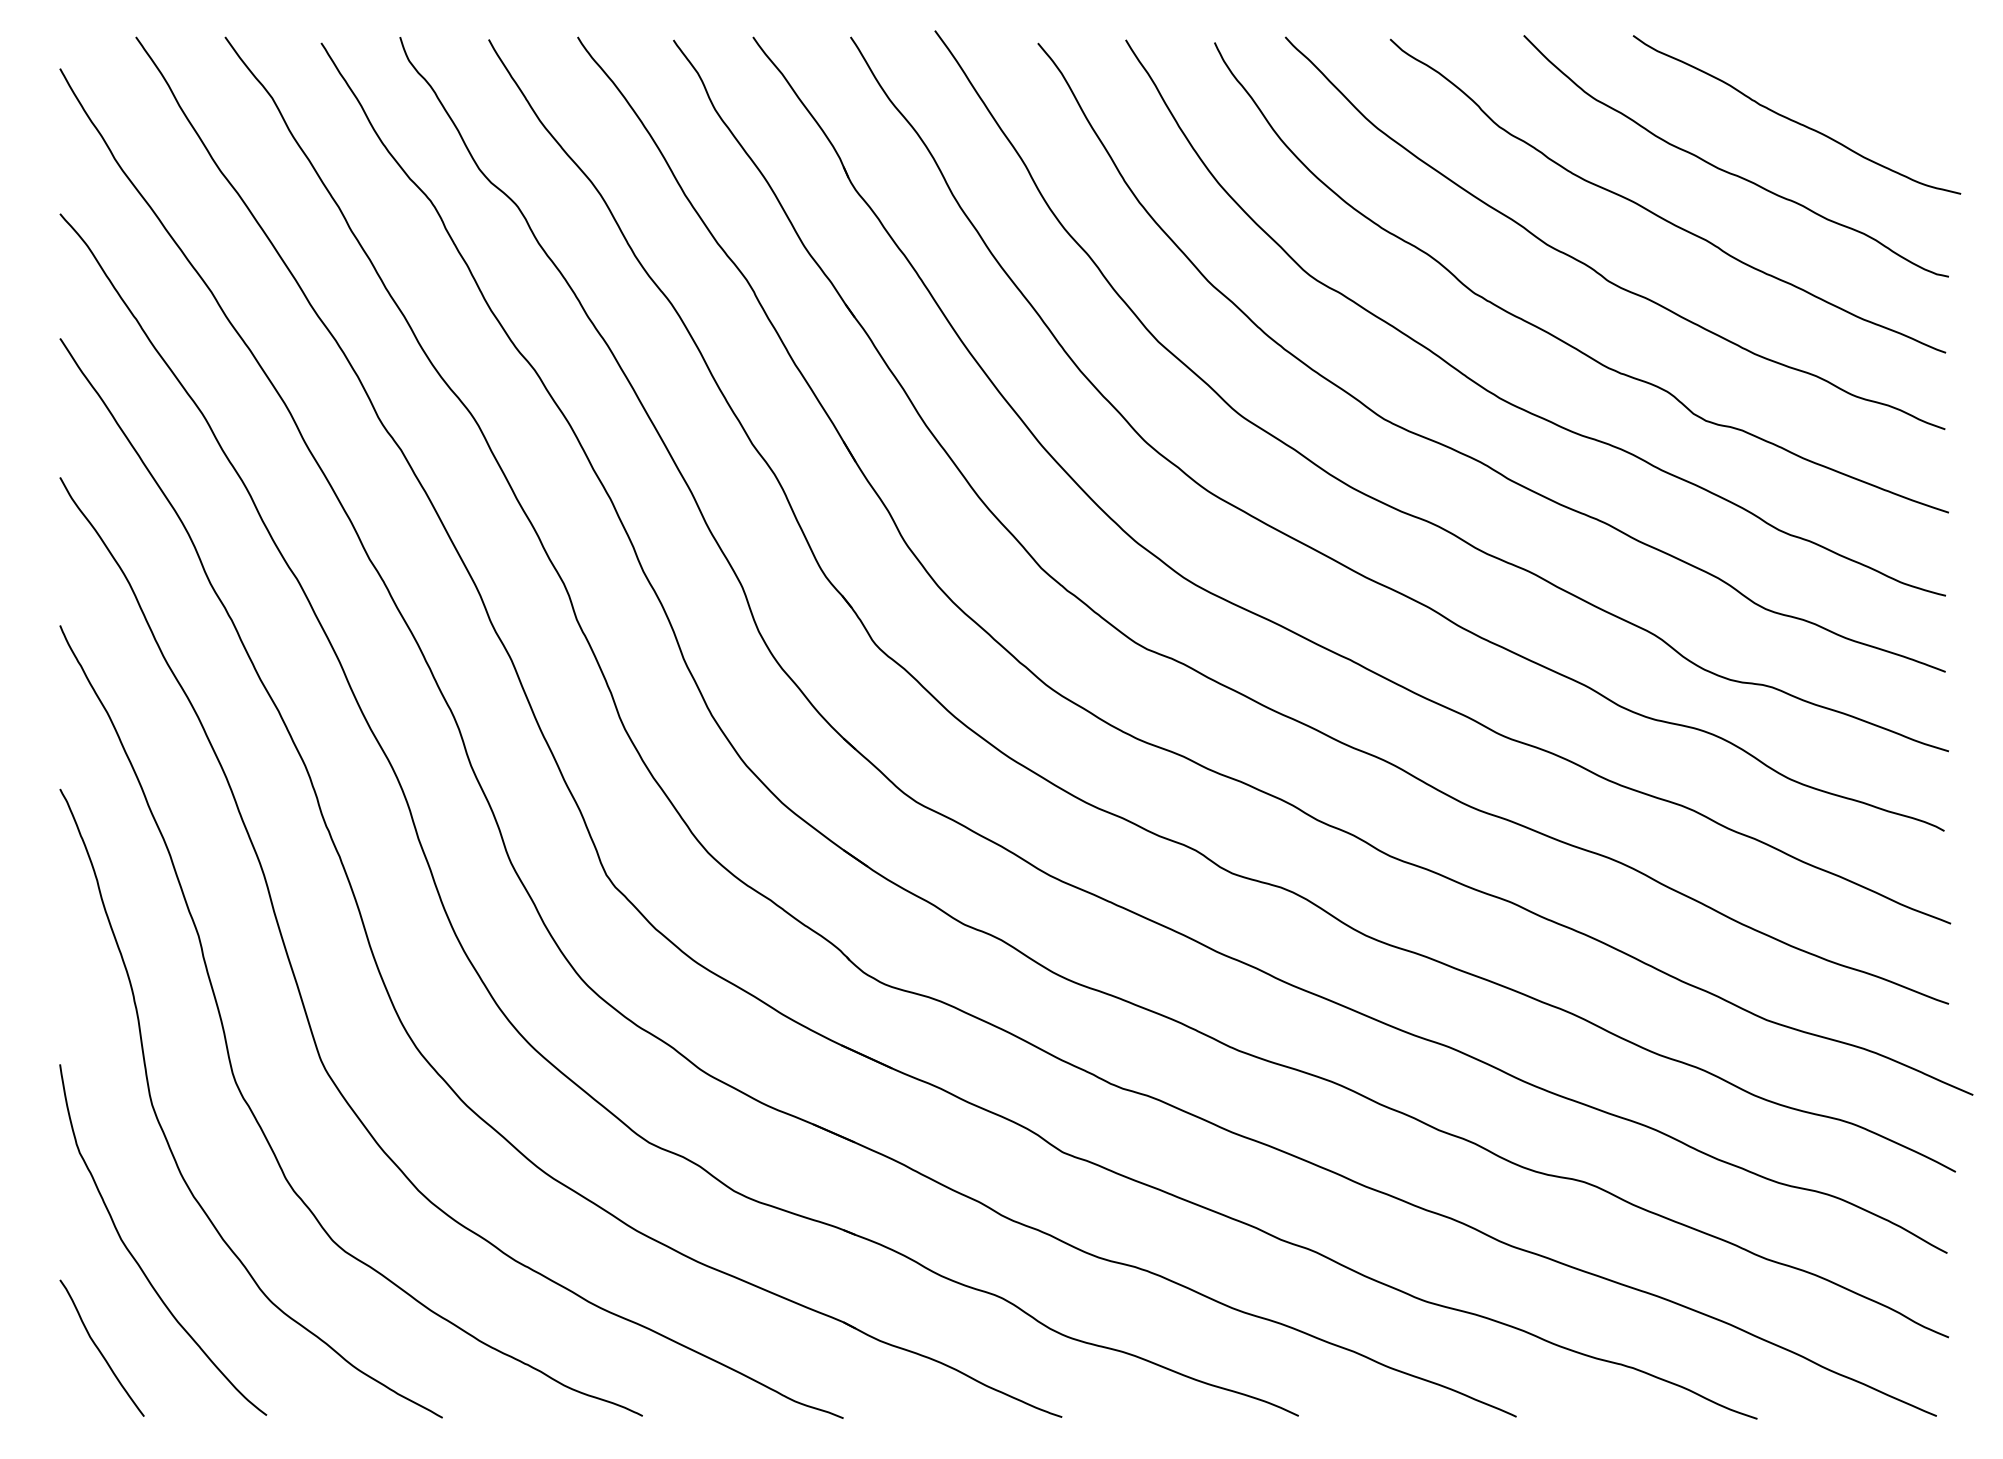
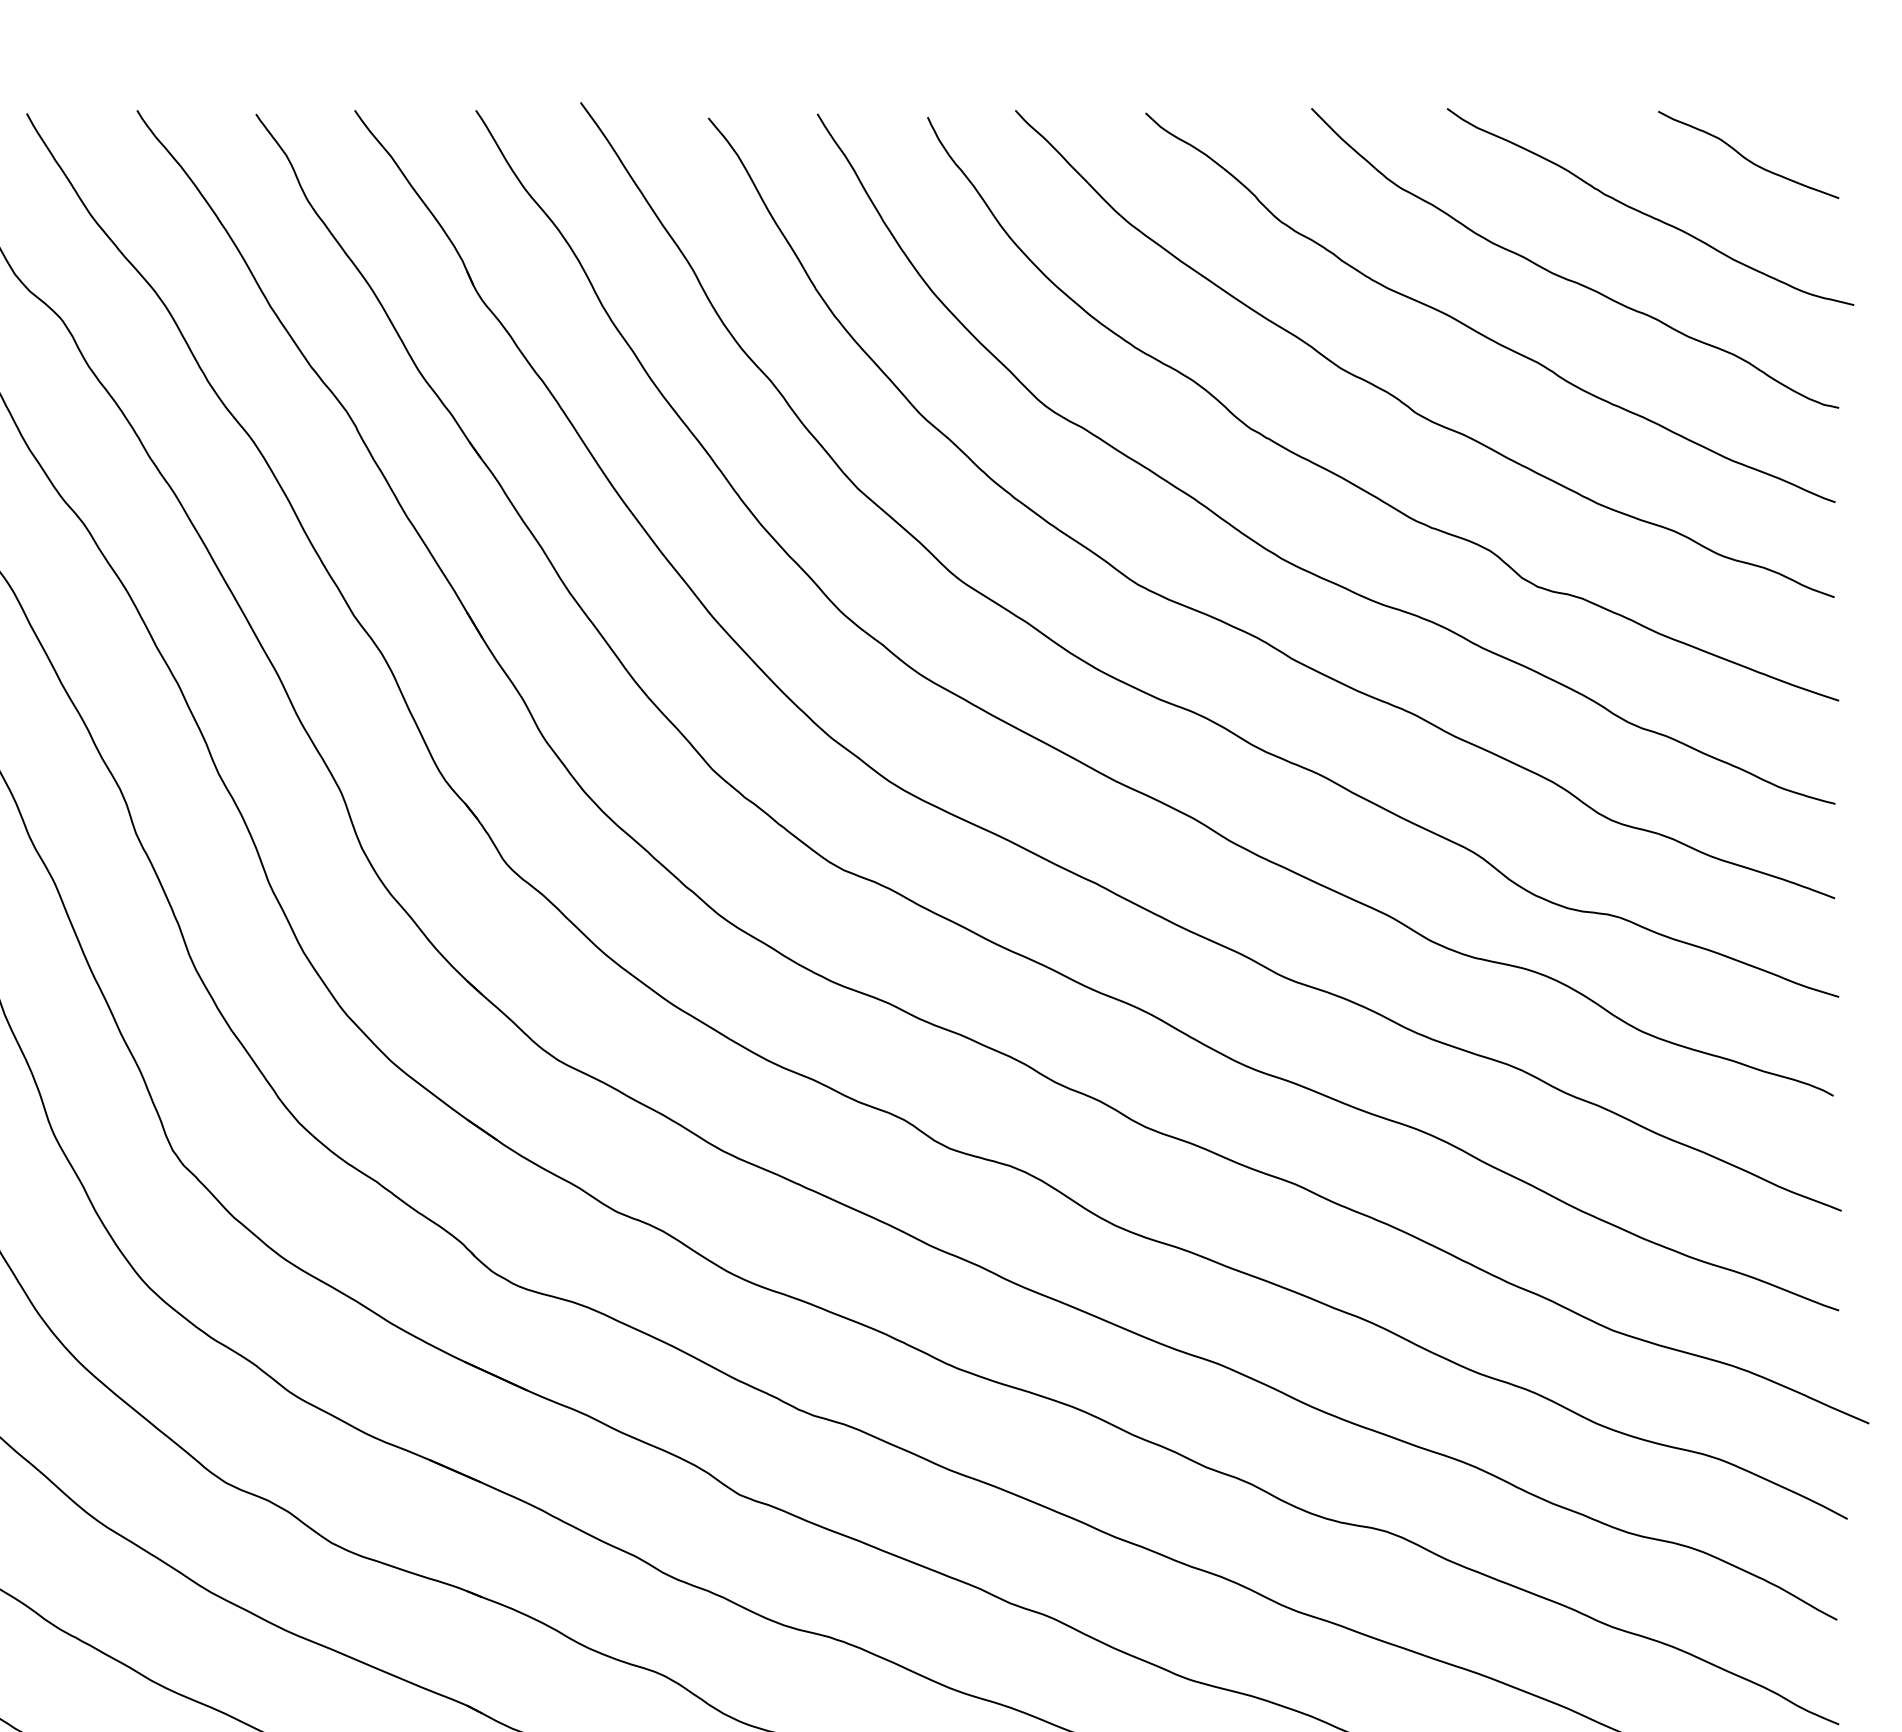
curve: (1873, 74) -> (1745, 156), added

